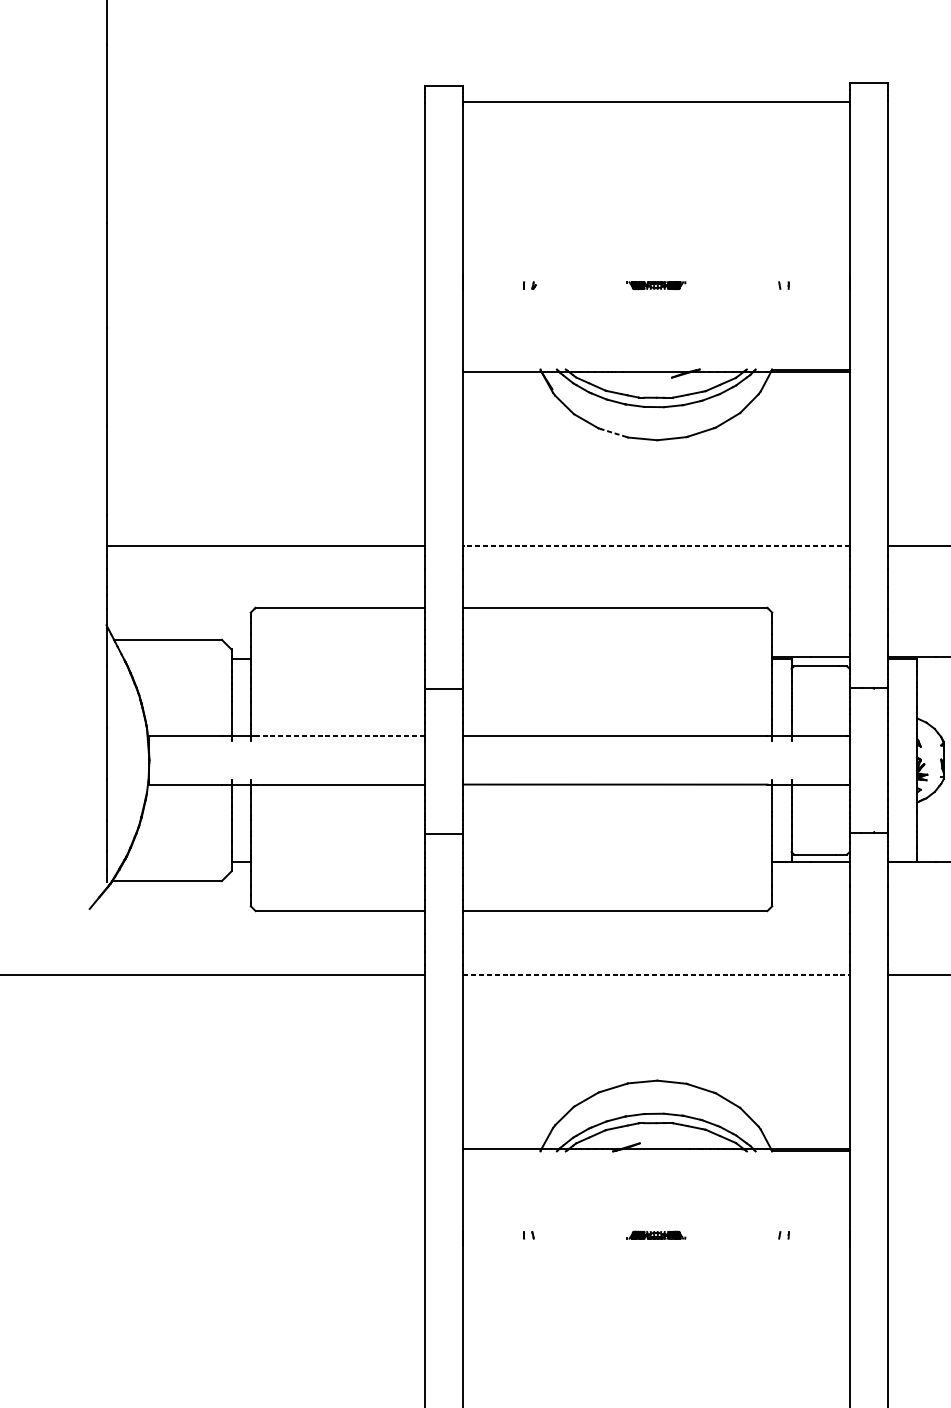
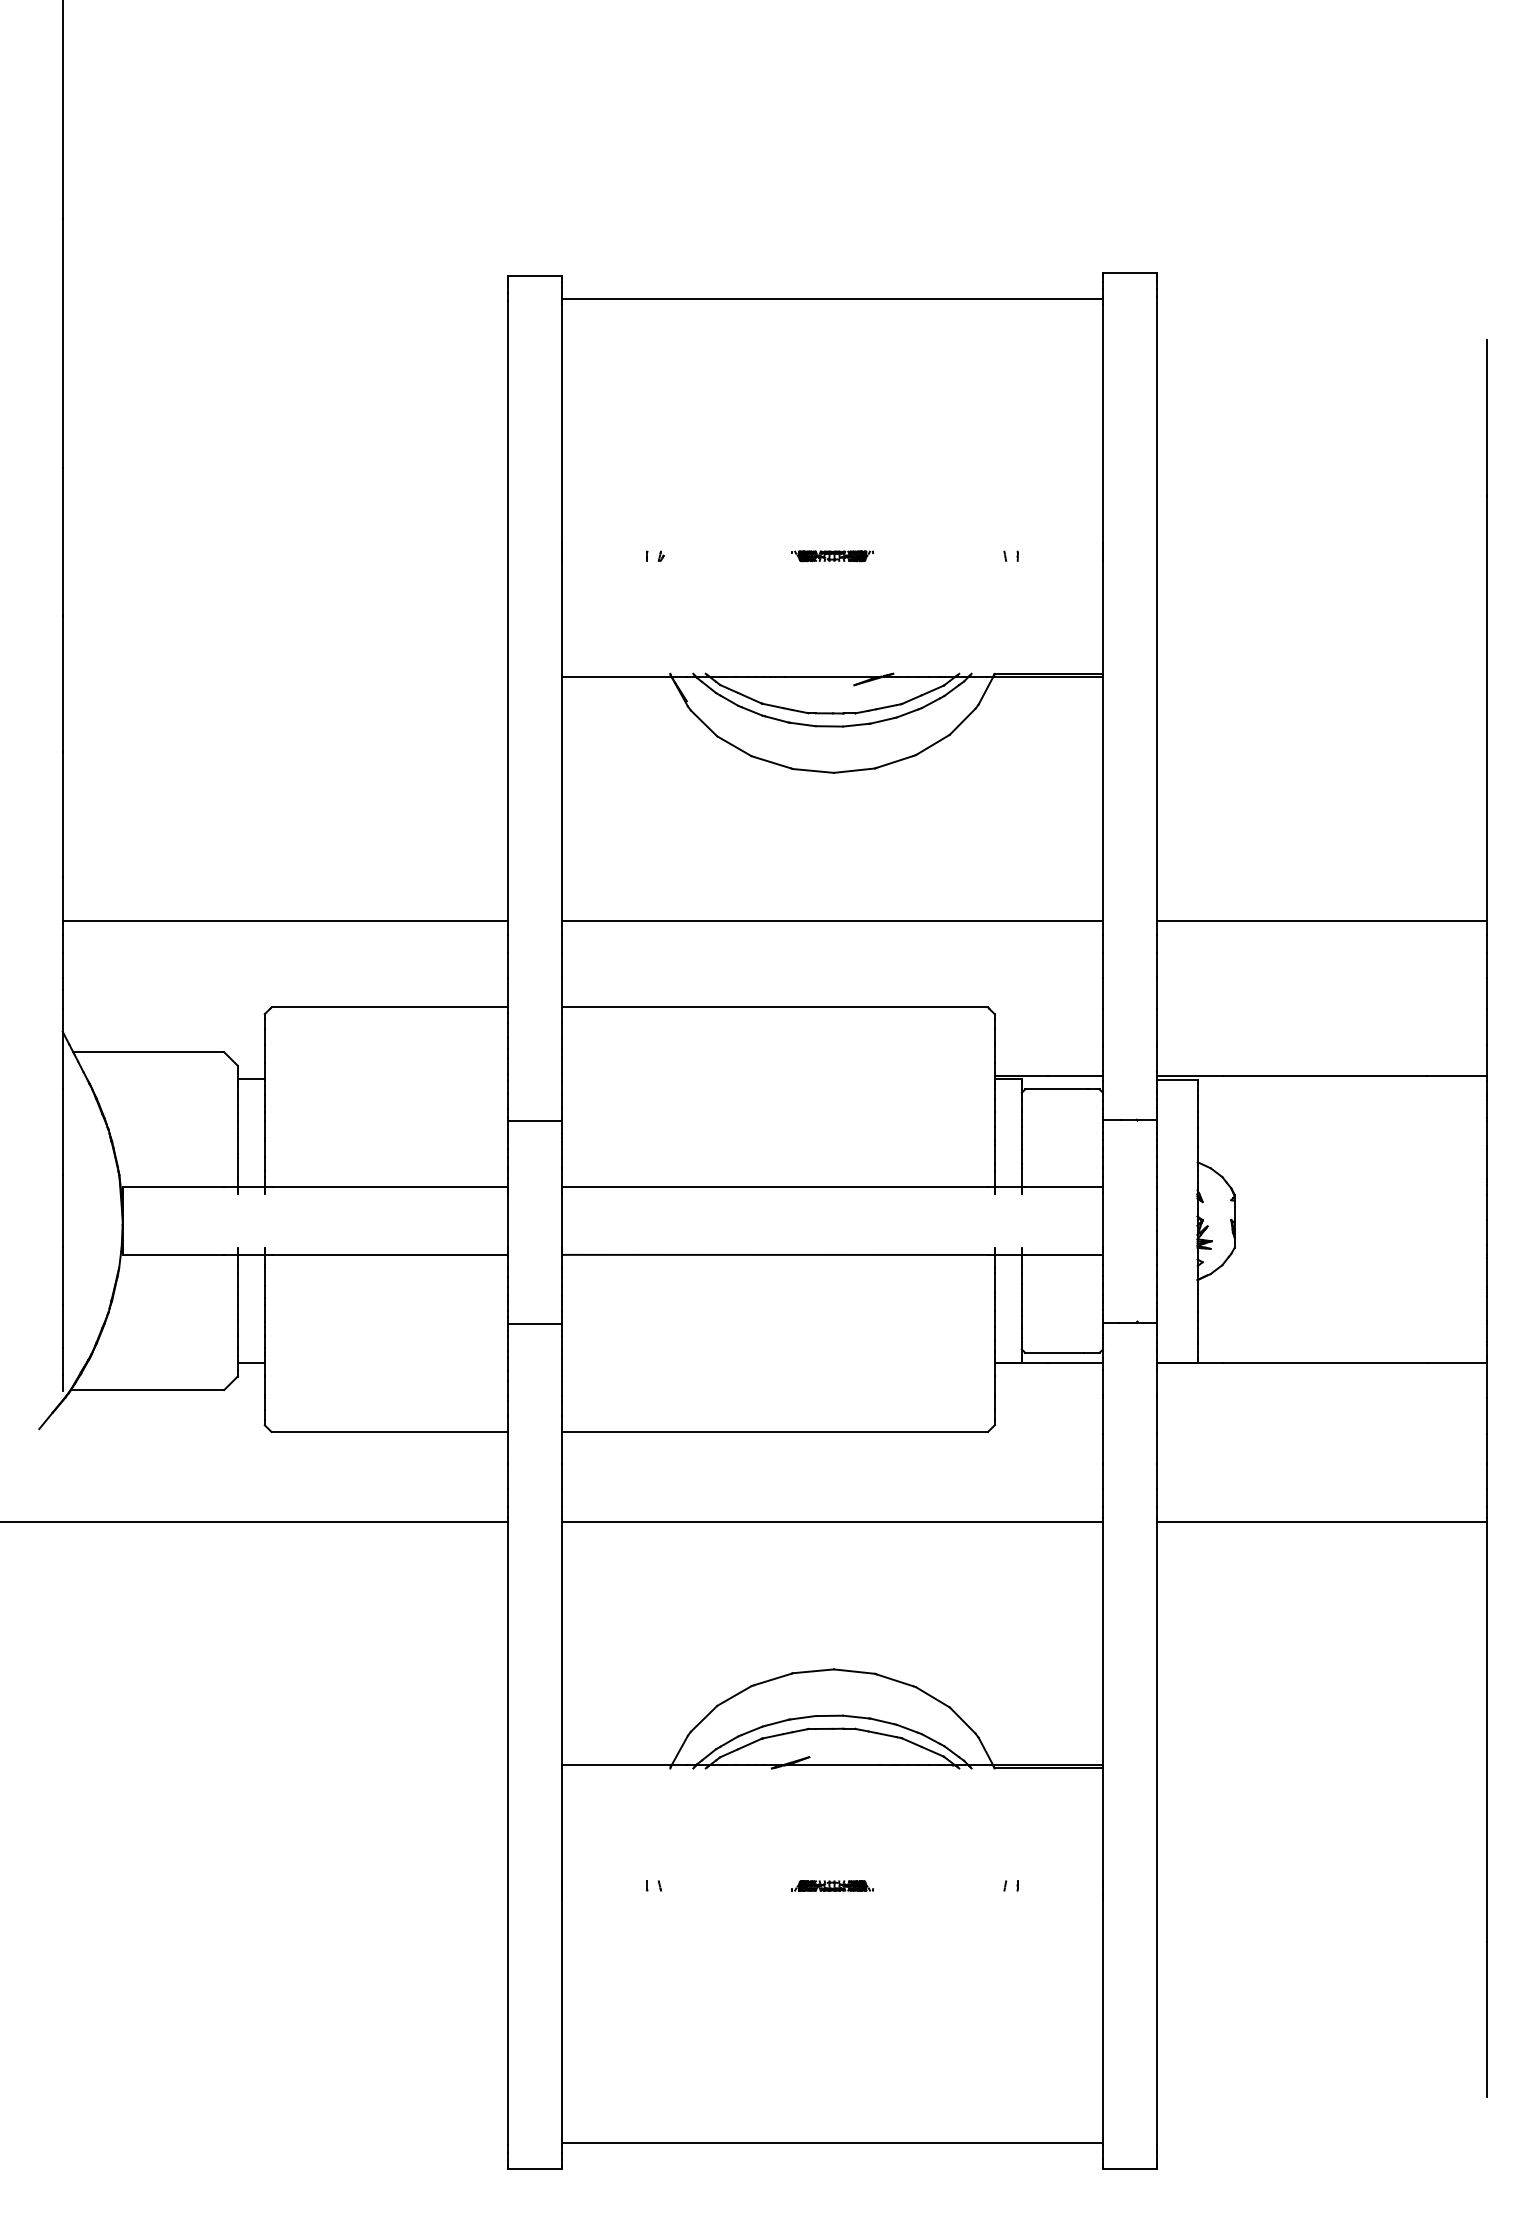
line: (613, 432) -> (772, 762), dashed -> solid
line: (656, 545) -> (832, 920), dashed -> solid
line: (339, 736) -> (389, 1187), dashed -> solid
line: (657, 975) -> (833, 1521), dashed -> solid

